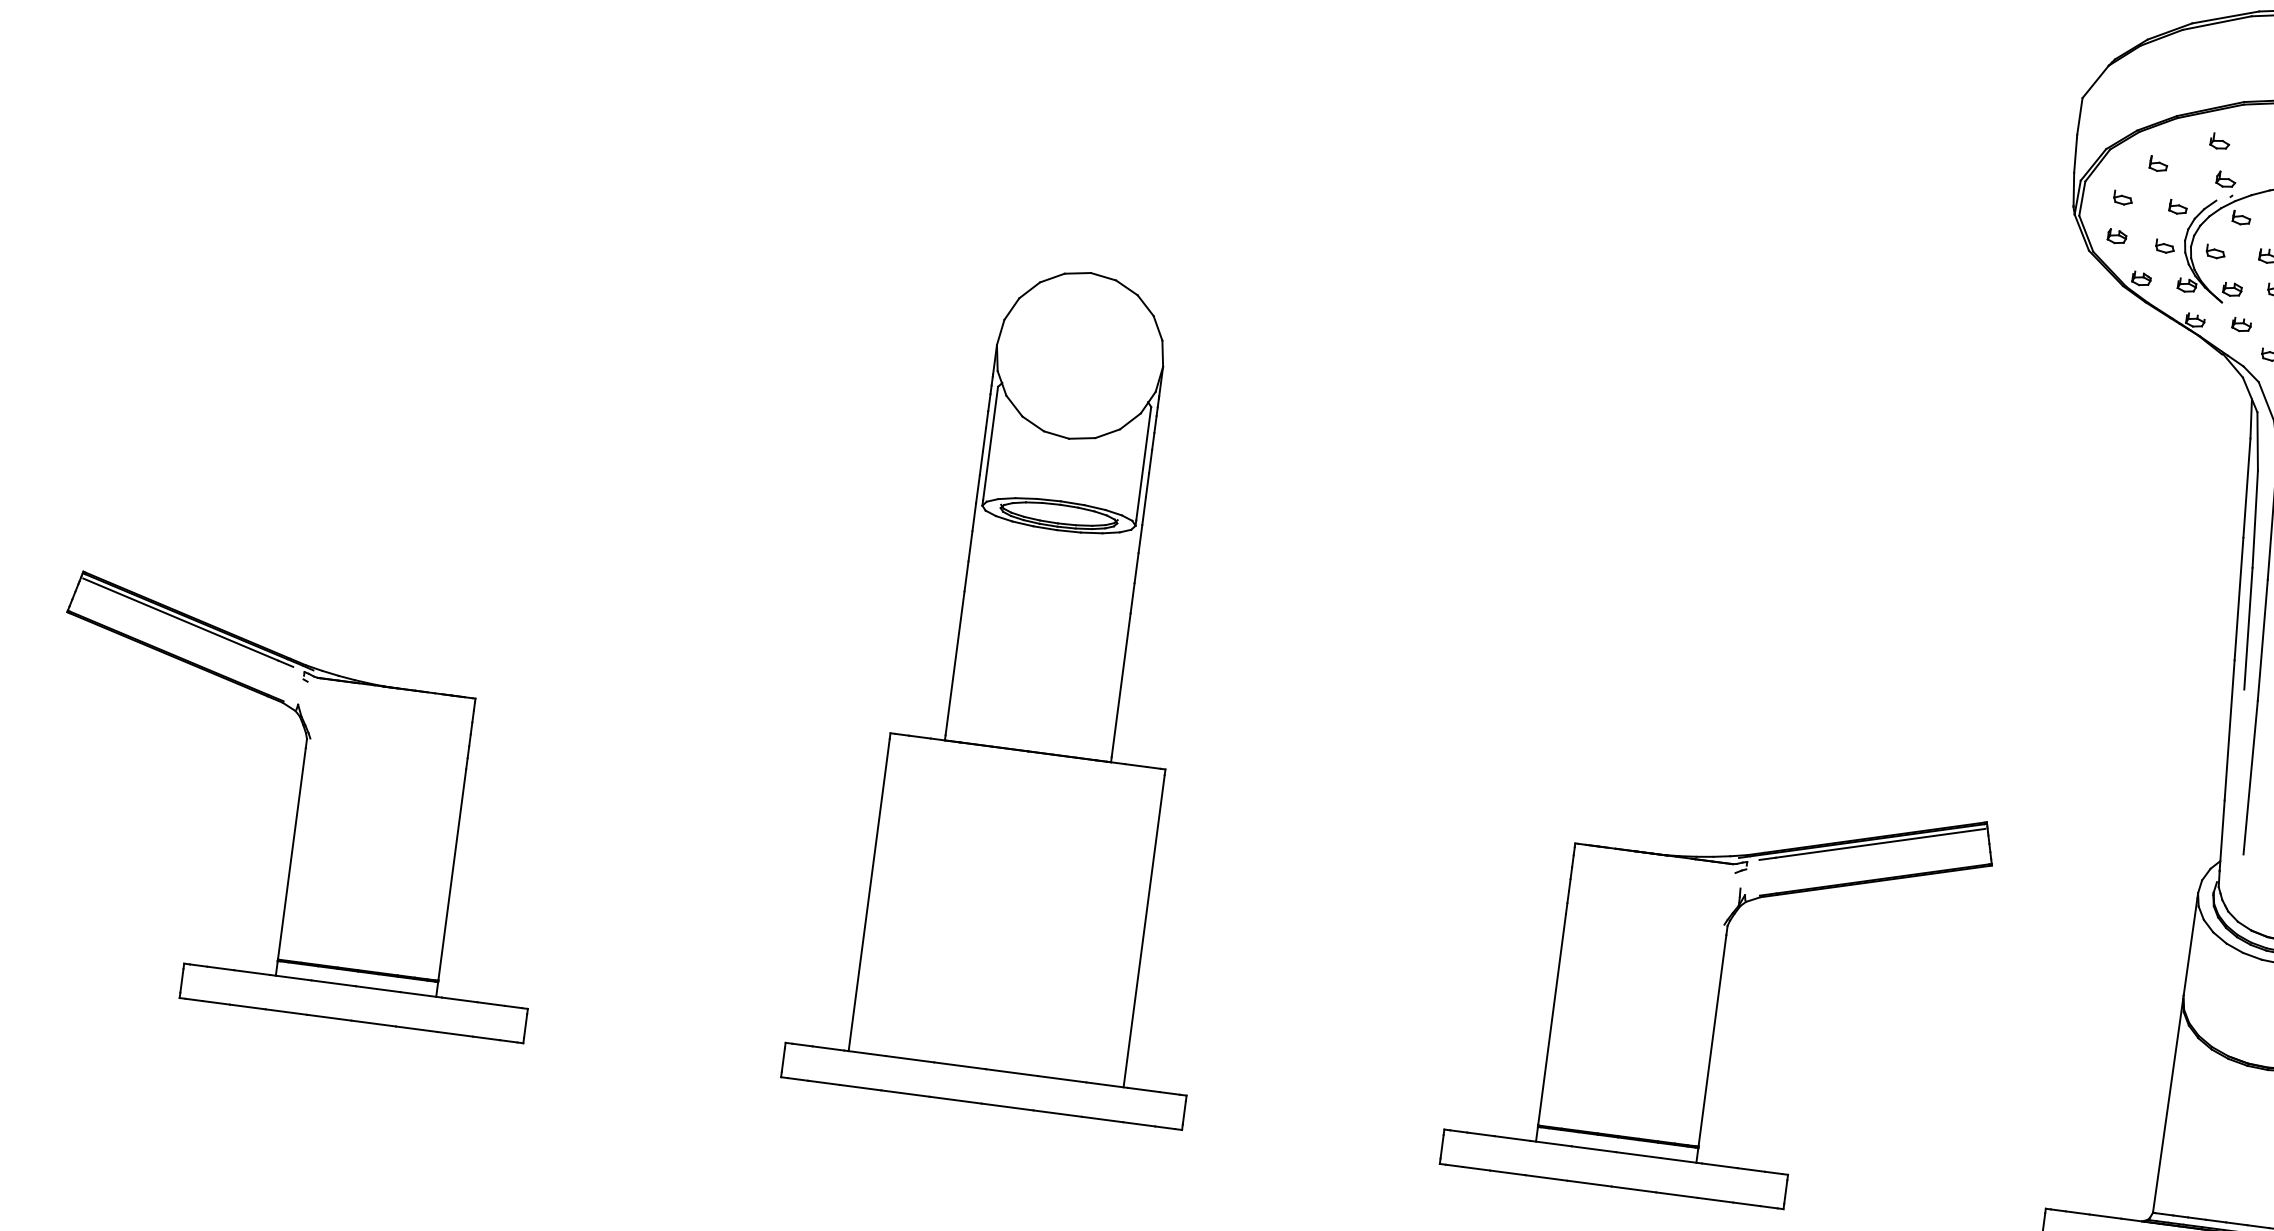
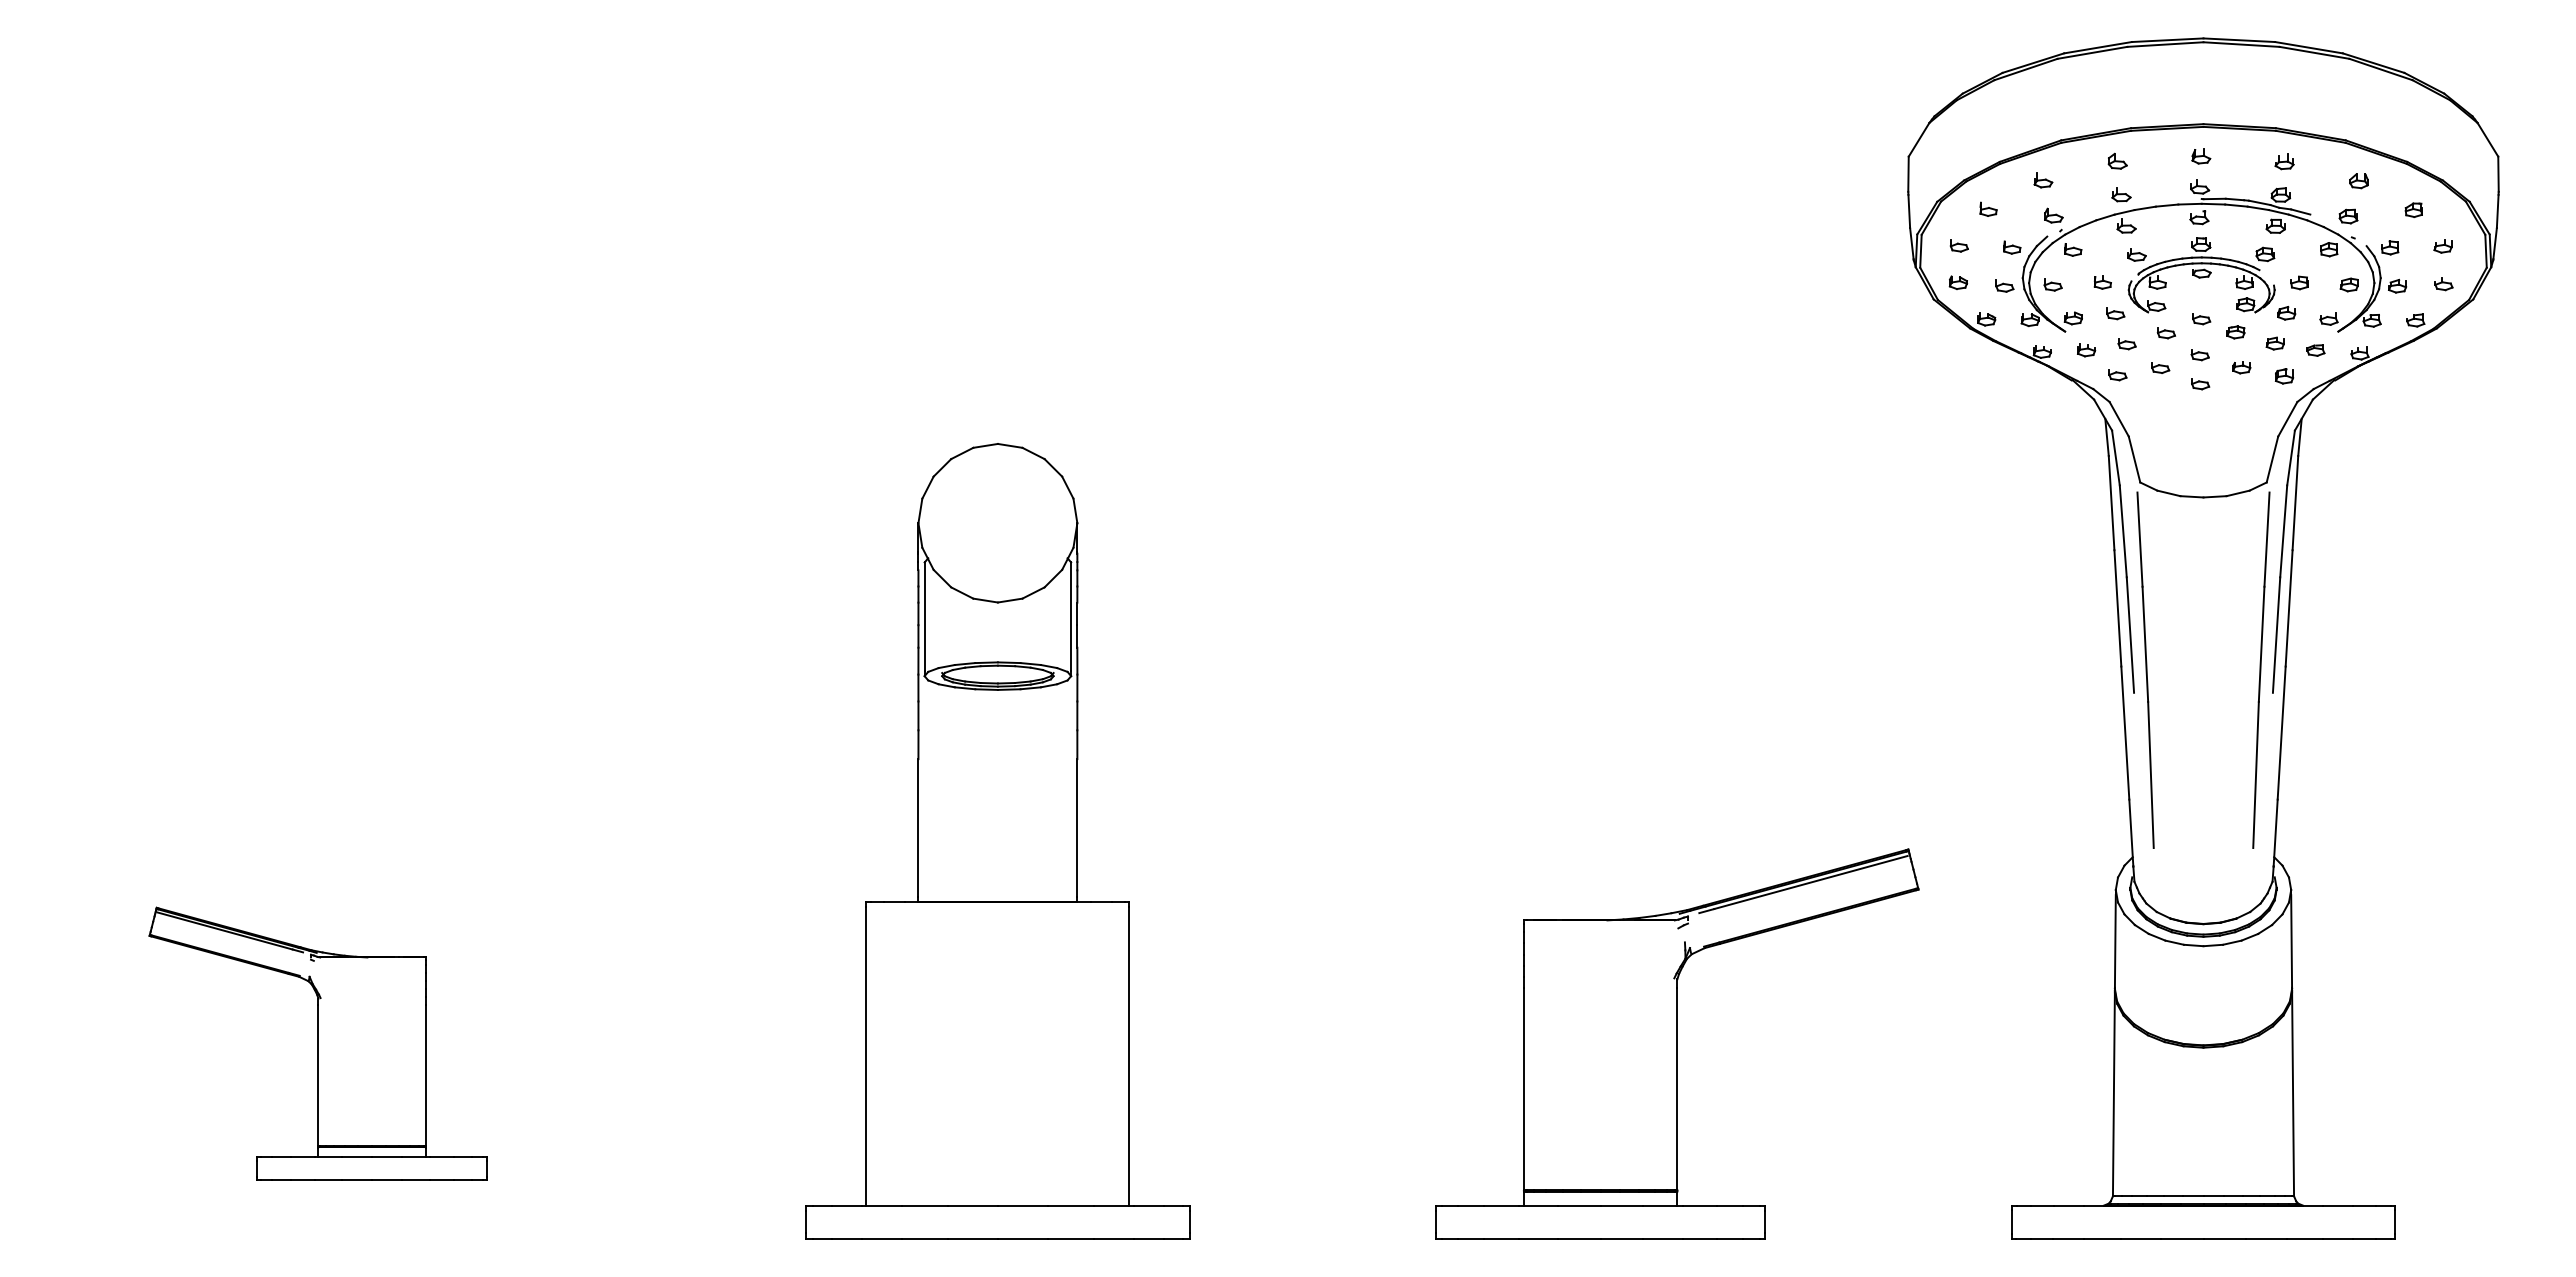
part: (298, 806) -> (318, 1043), size x0.7

